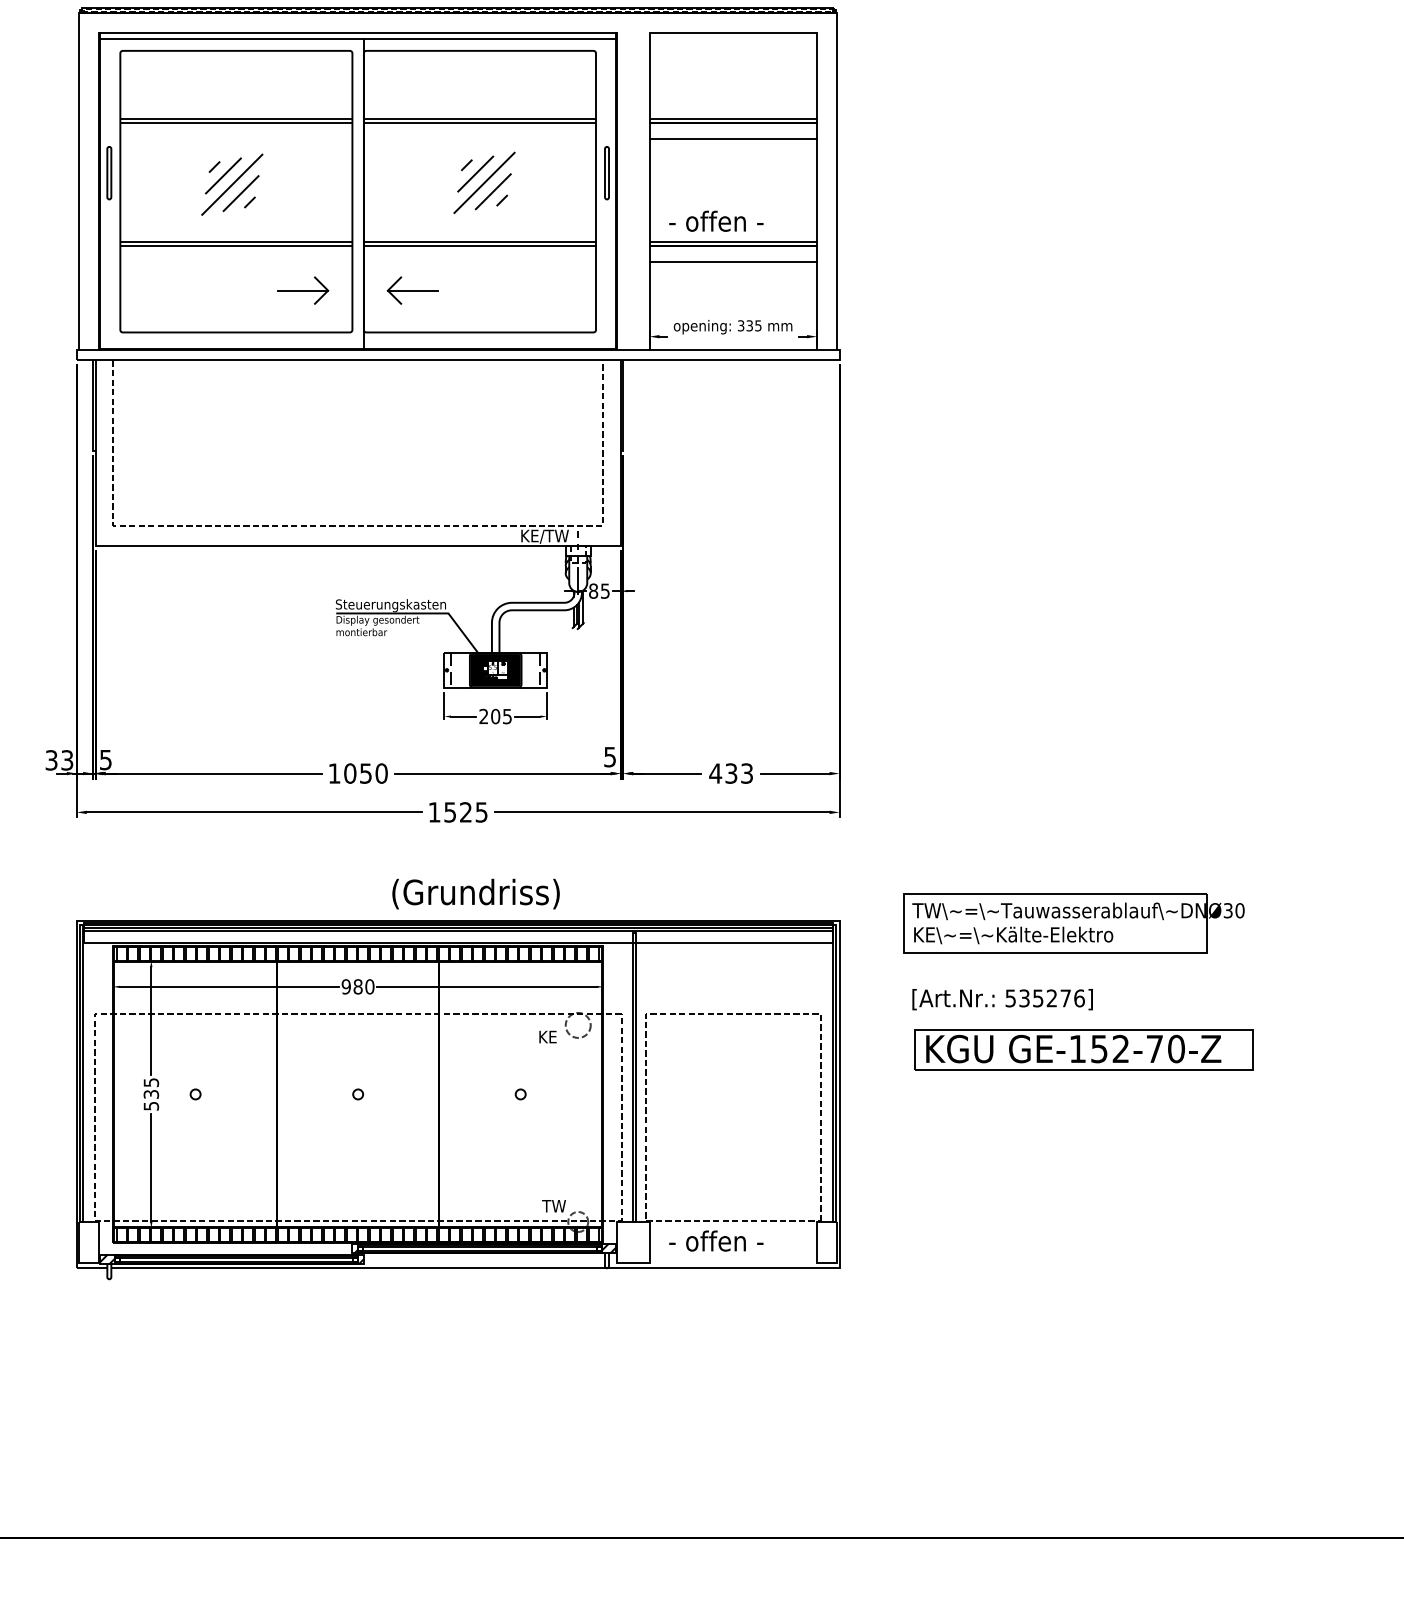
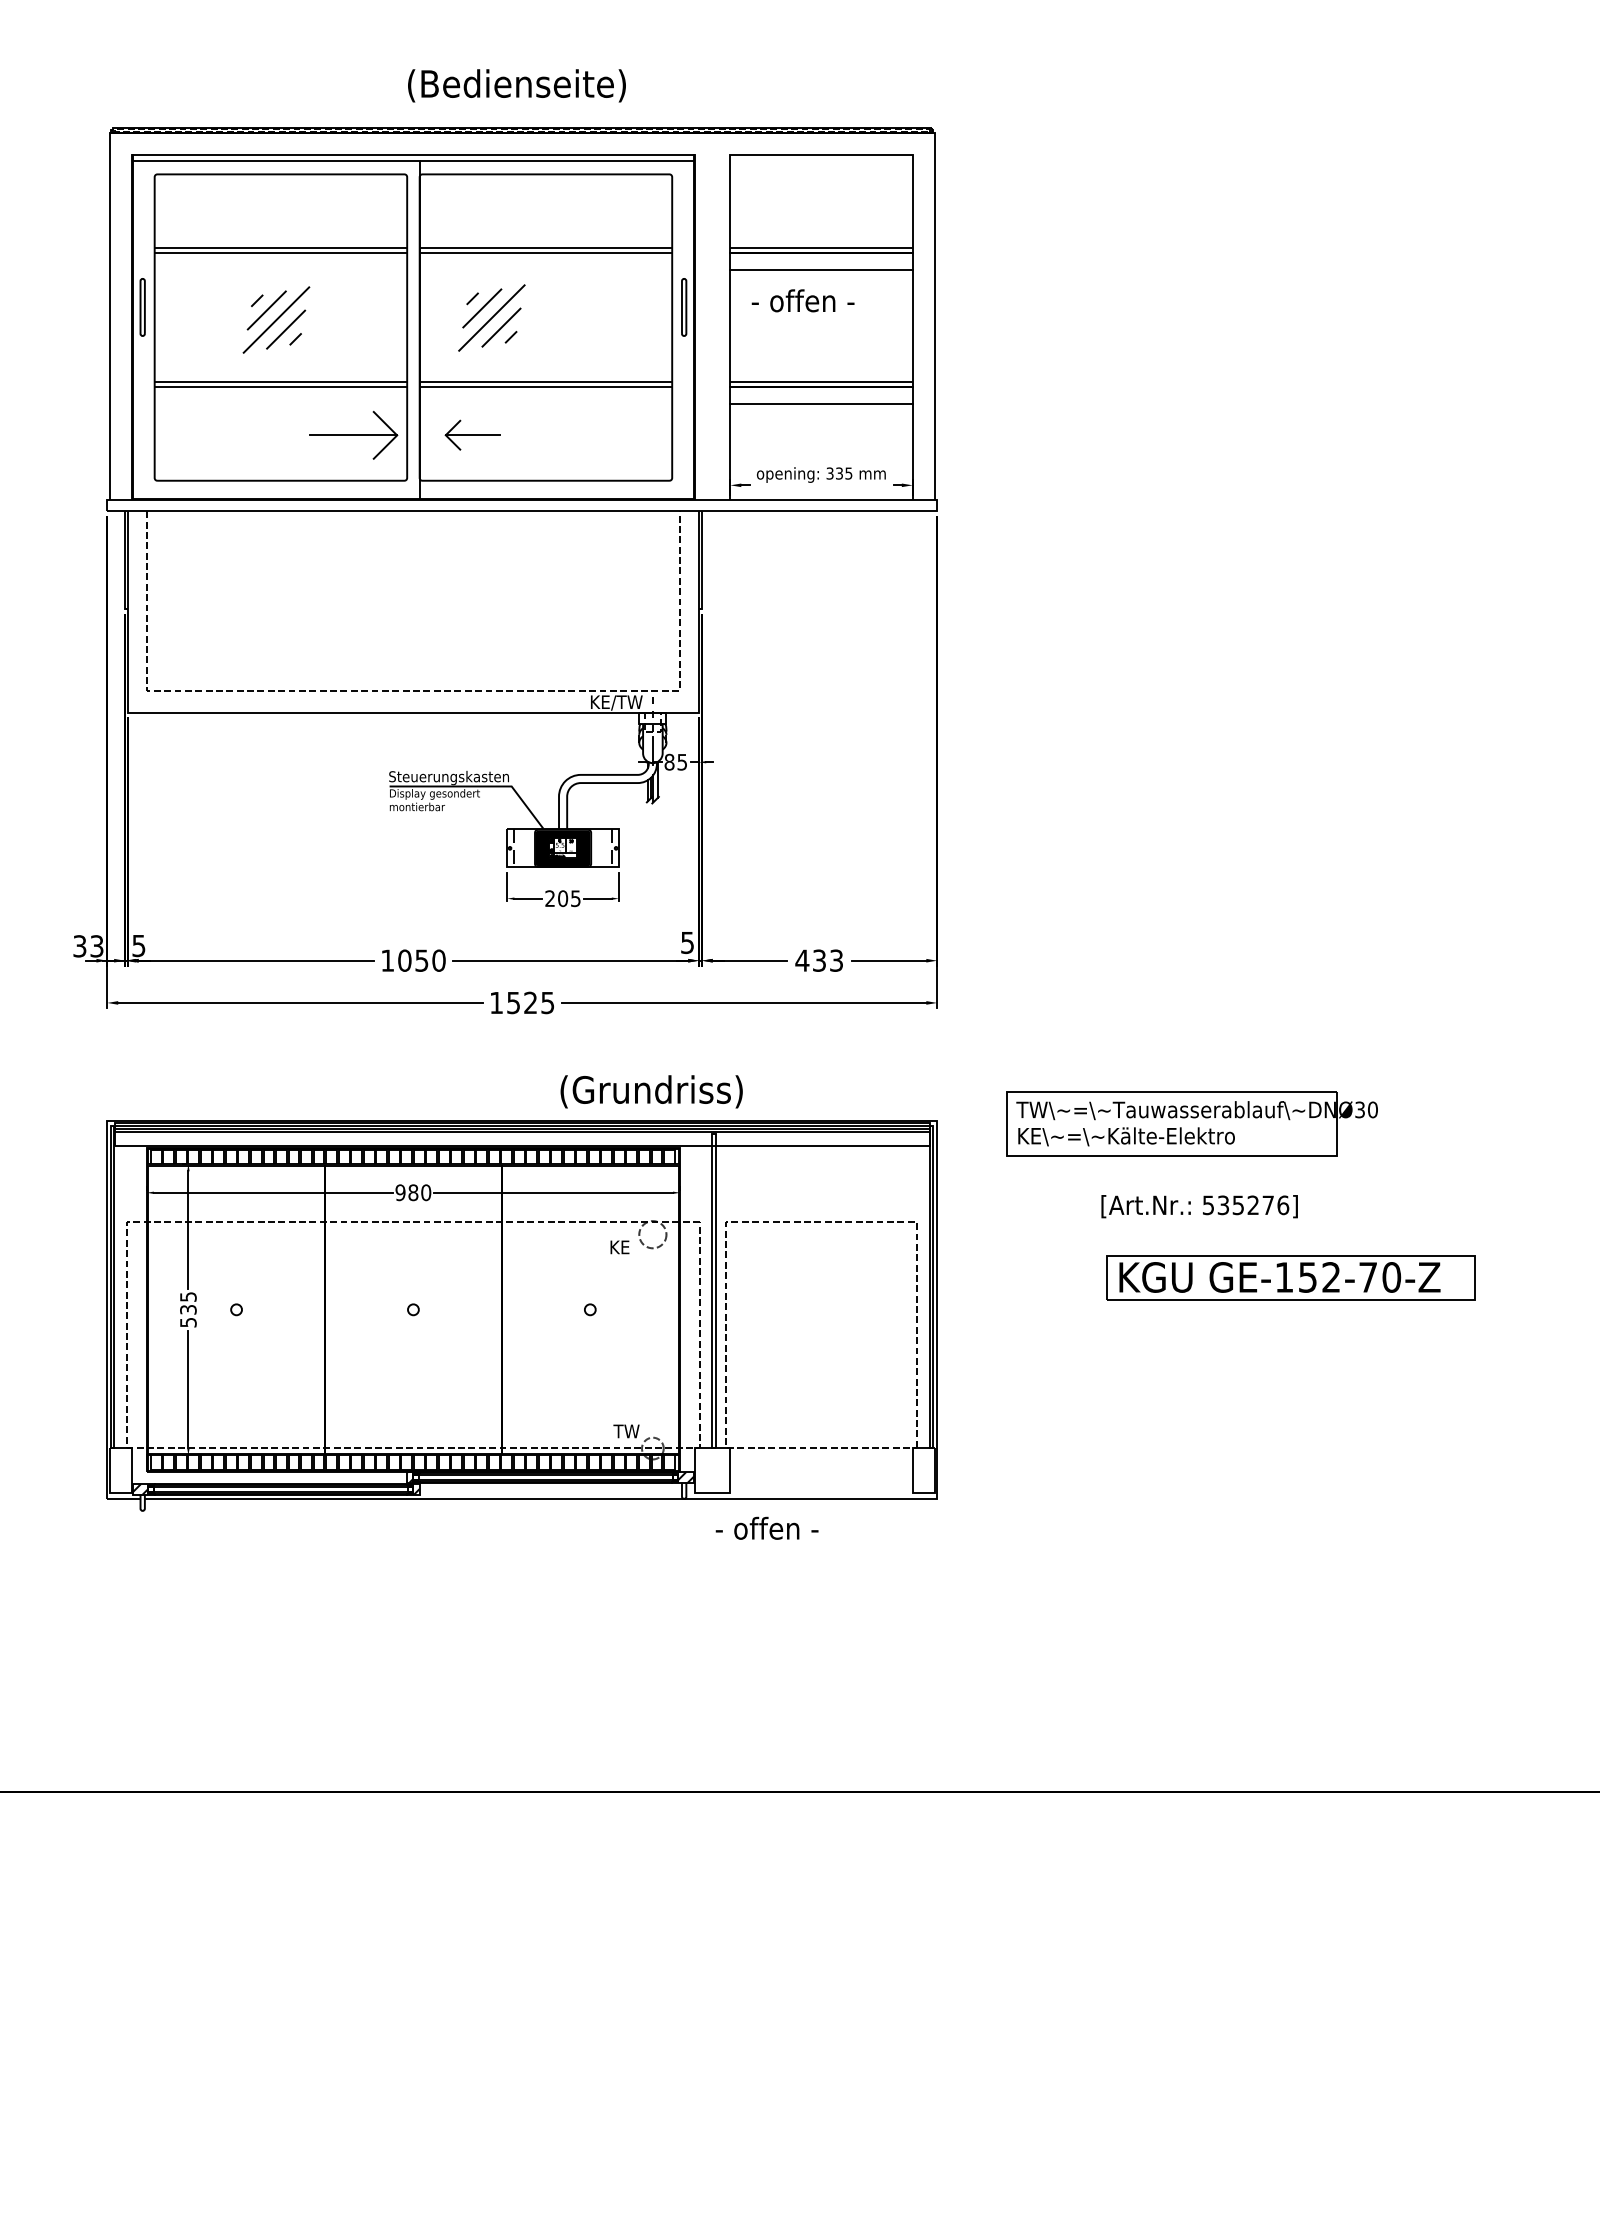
part: (484, 182) -> (491, 317), moved
text: (715, 221) -> (802, 300), moved
part: (303, 289) -> (353, 434), size x1.6
text: (475, 893) -> (651, 1091), moved
text: (1002, 999) -> (1199, 1206), moved
part: (1083, 1049) -> (1290, 1277), moved
text: (715, 1240) -> (766, 1527), moved

